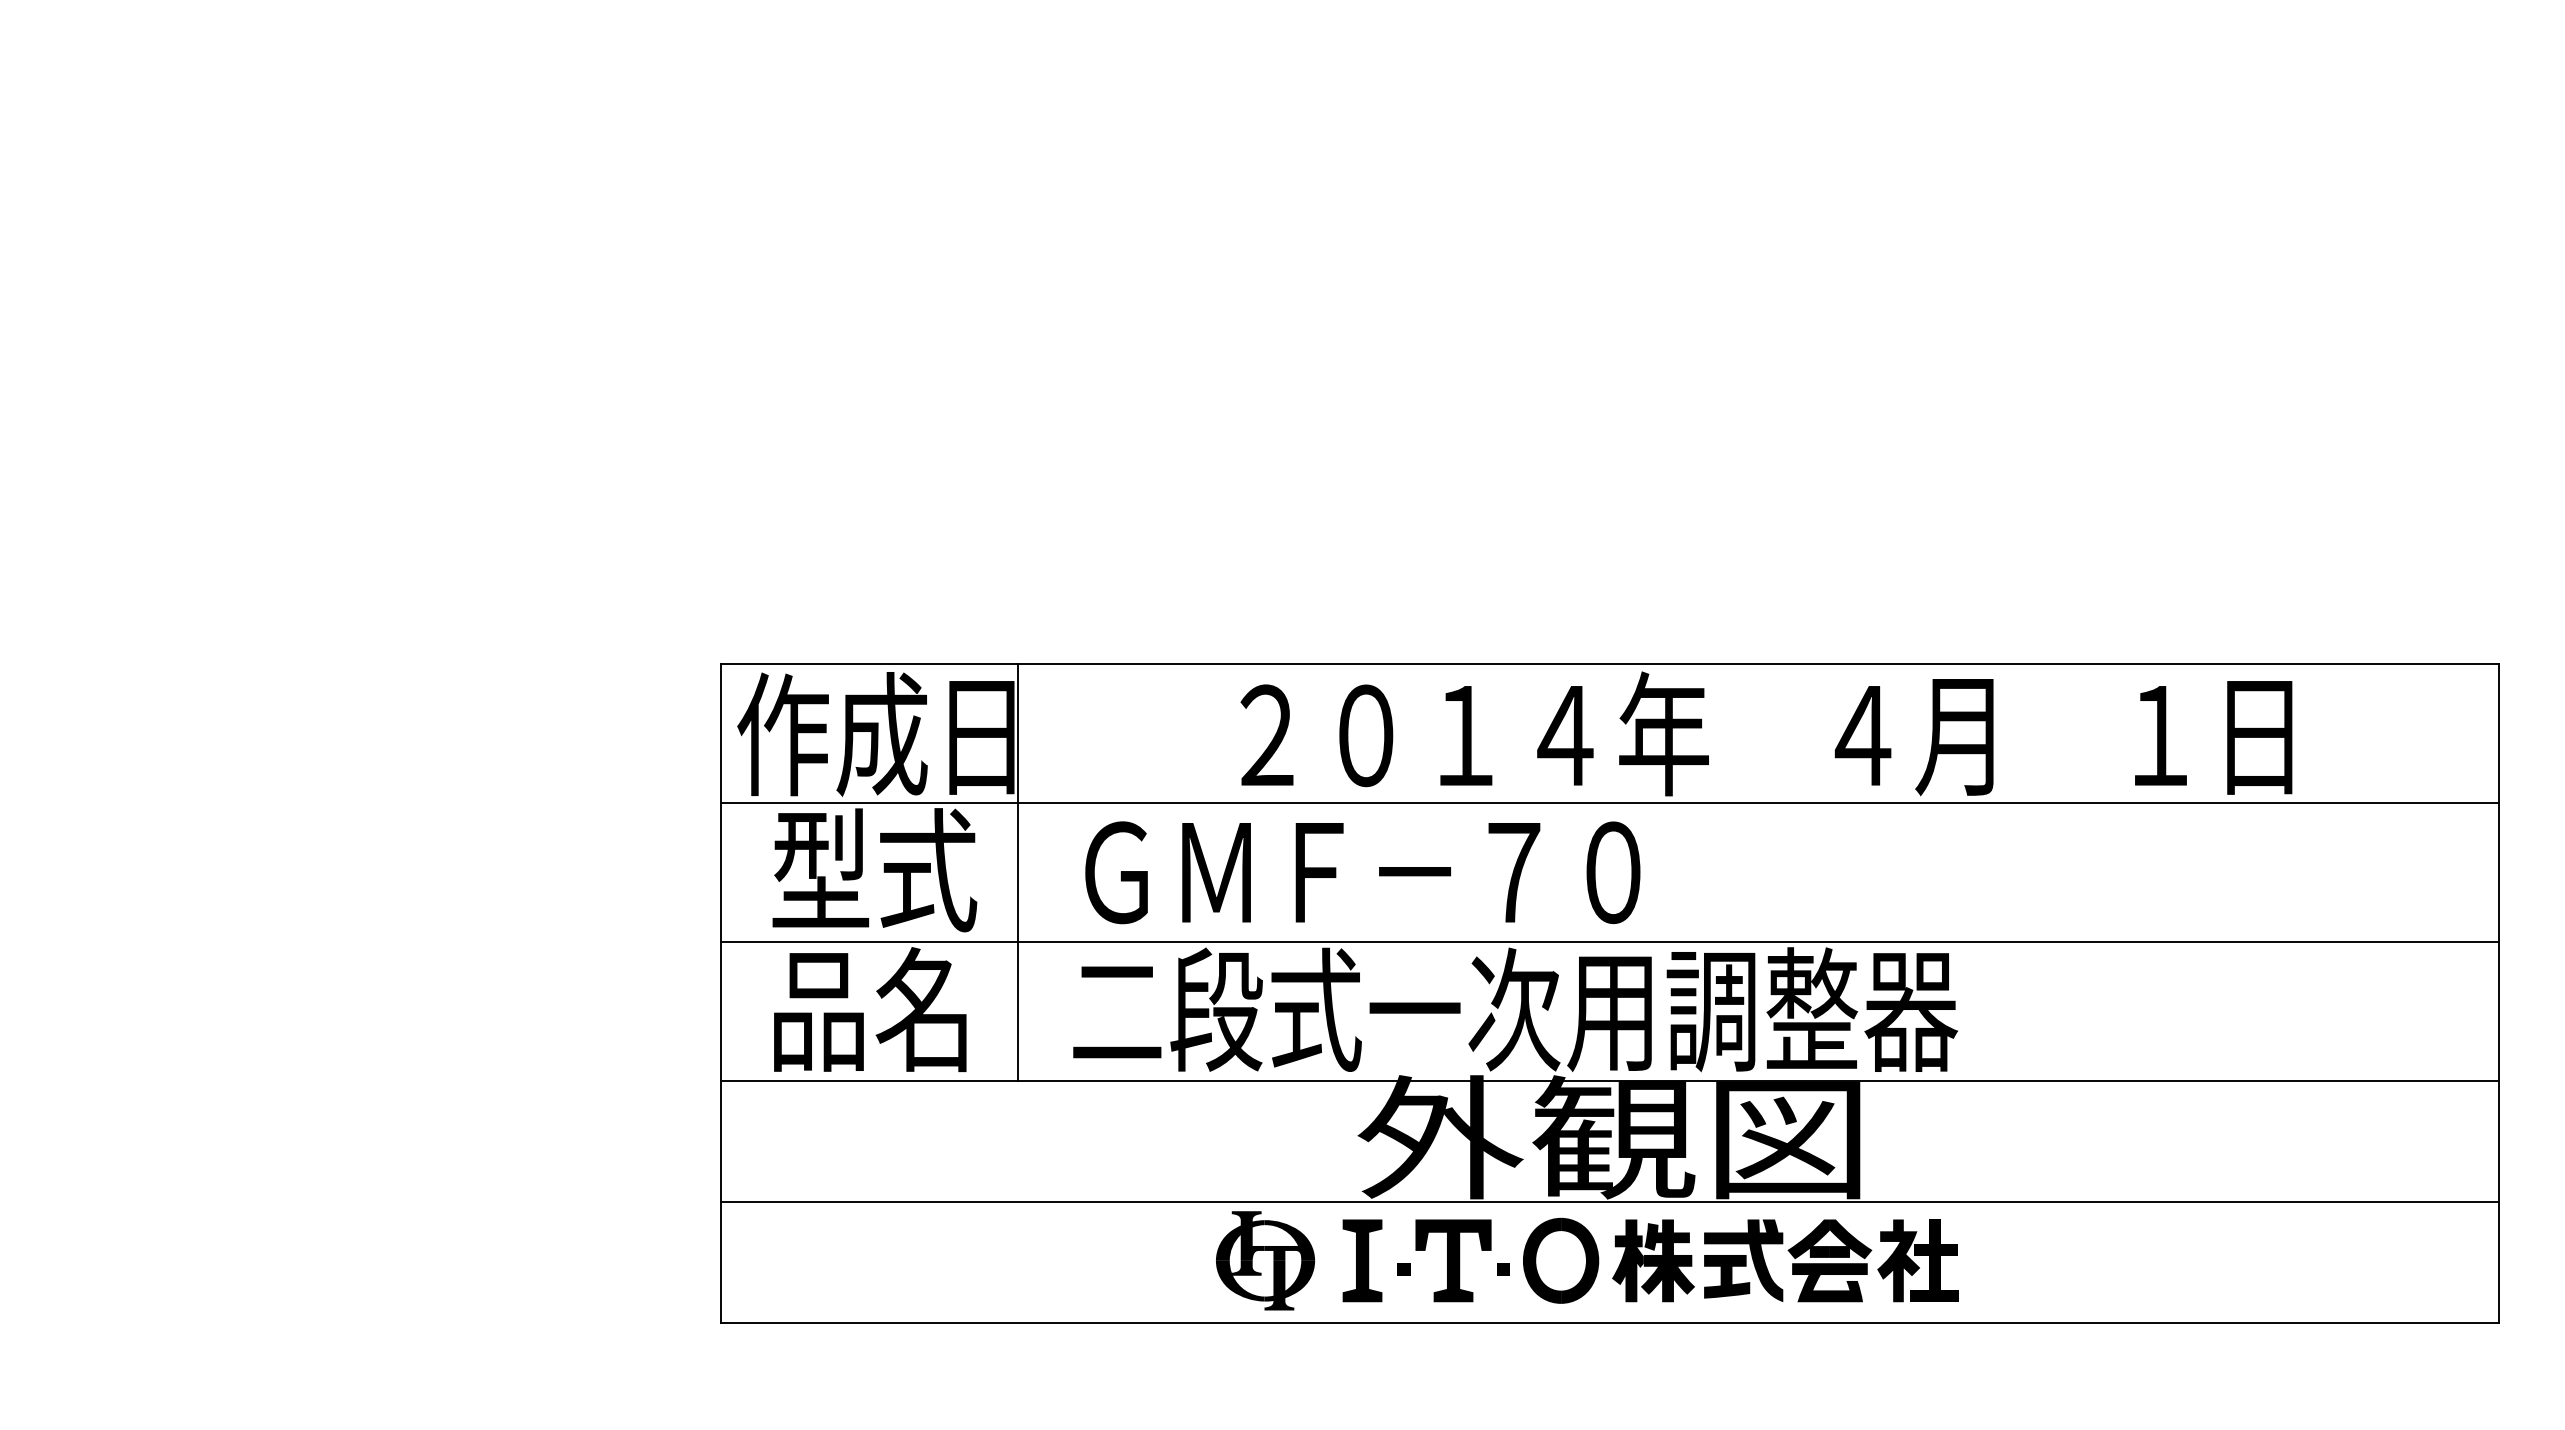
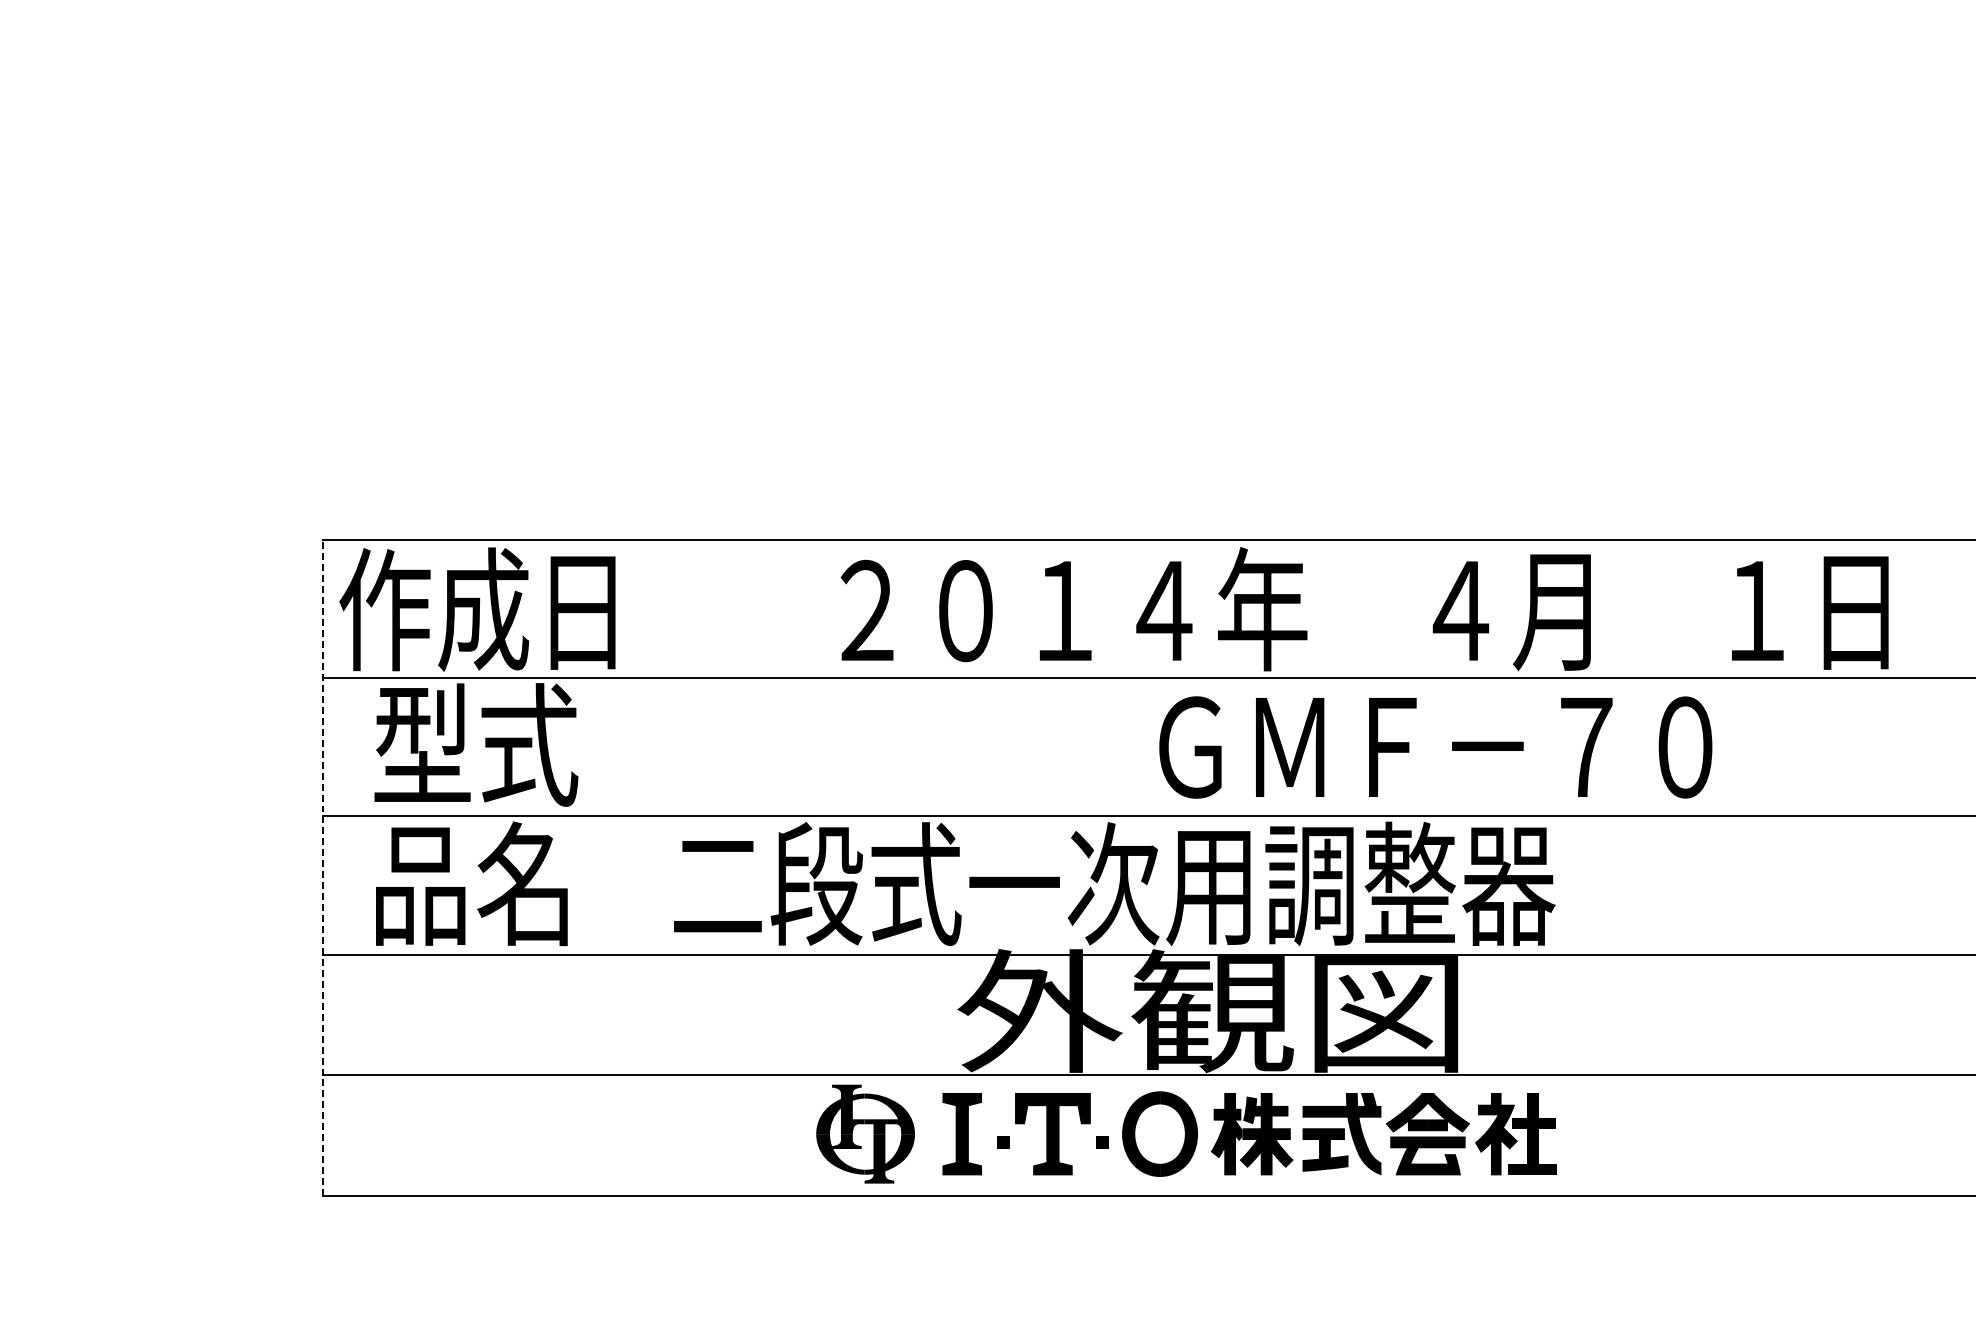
line: (1018, 872) -> (619, 747), removed
text: (1362, 872) -> (1435, 747), moved
line: (720, 993) -> (322, 867), solid -> dashed

